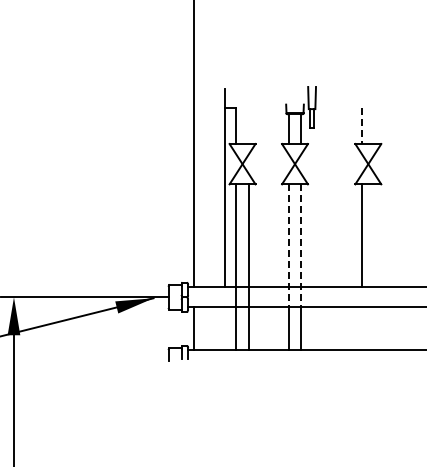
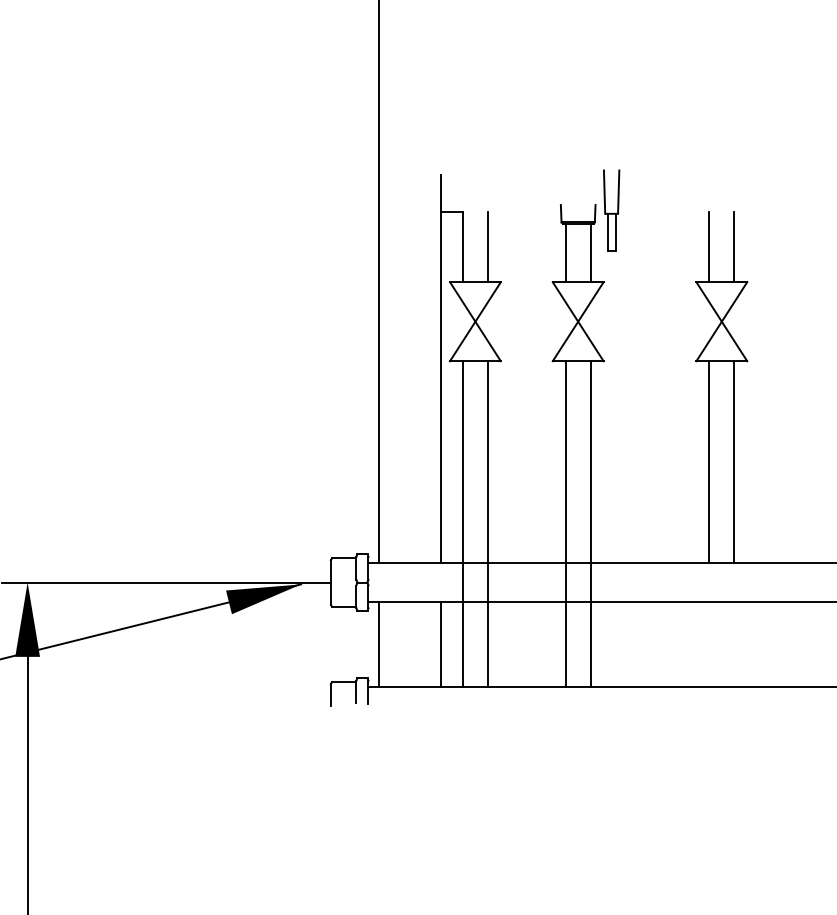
line: (248, 125) -> (487, 245), added
line: (374, 125) -> (733, 245), added
line: (362, 126) -> (710, 247), dashed -> solid
line: (374, 235) -> (733, 461), added
line: (288, 245) -> (565, 481), dashed -> solid
line: (301, 245) -> (590, 481), dashed -> solid
line: (225, 328) -> (442, 643), added

